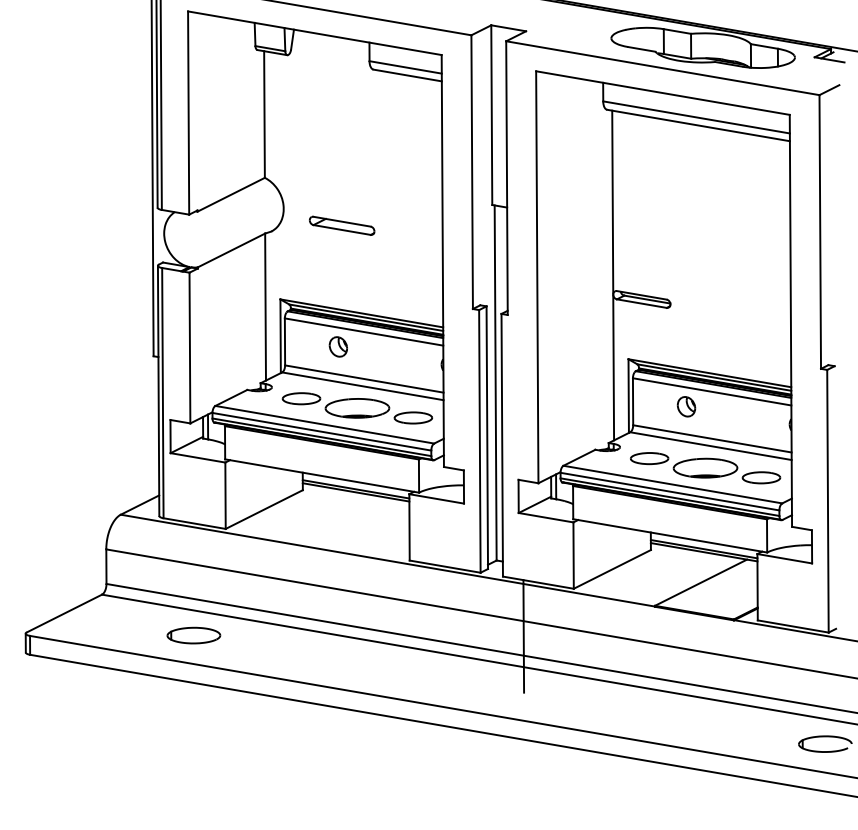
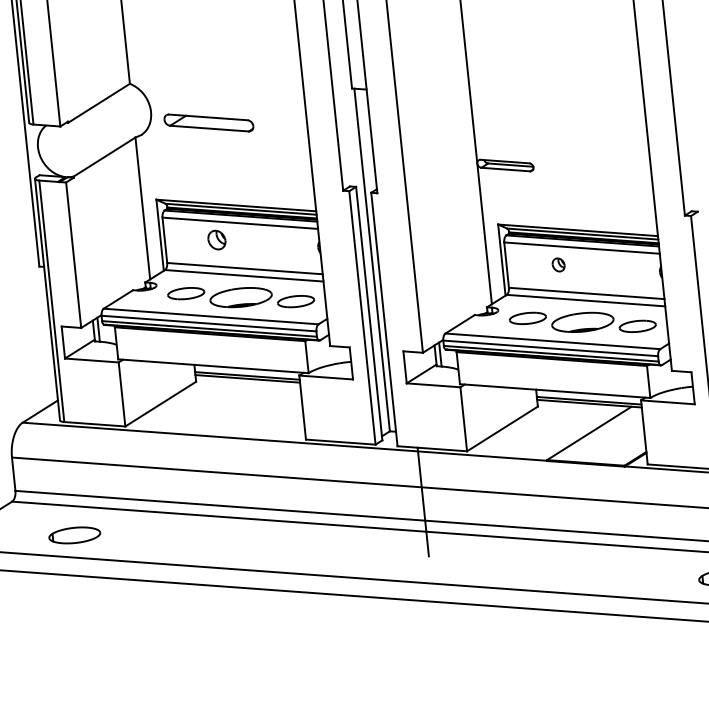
part: (342, 225) -> (209, 122), size x1.4
part: (686, 406) -> (558, 264), size x0.7
part: (193, 635) -> (74, 535), moved

